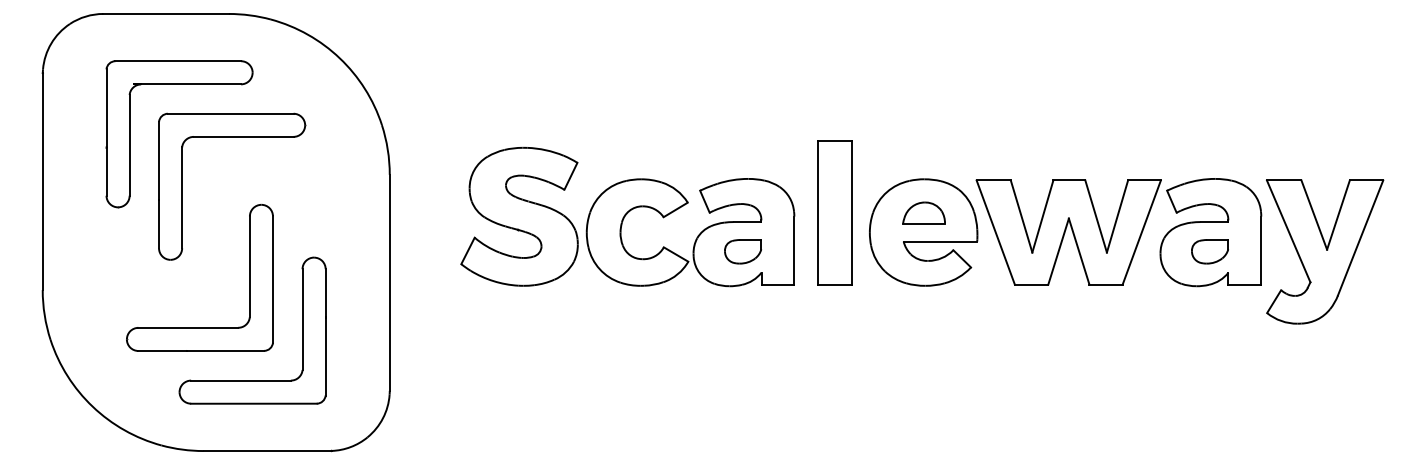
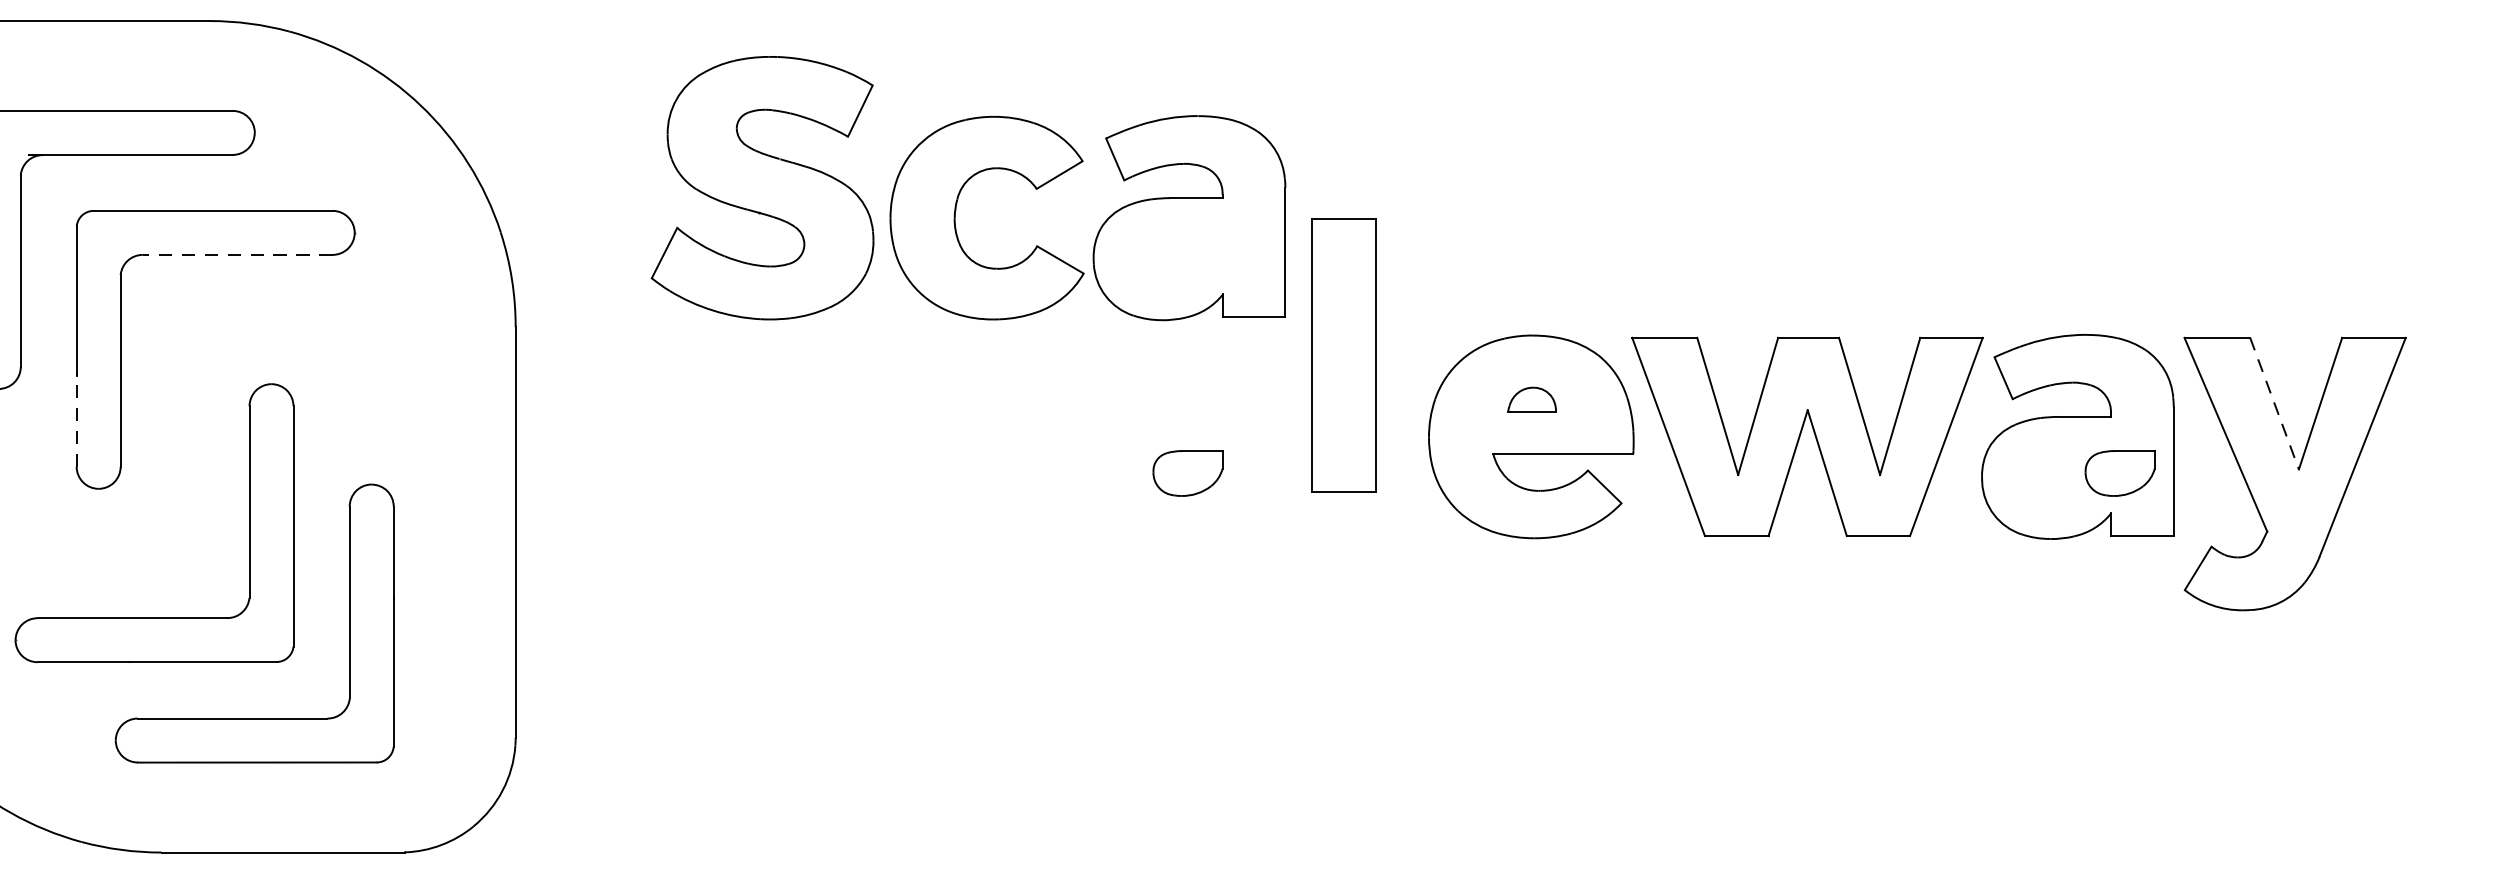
line: (243, 136) -> (237, 254), solid -> dashed
part: (834, 212) -> (1342, 354), moved
part: (923, 212) -> (1531, 398), size x0.6
line: (1314, 215) -> (2274, 404), solid -> dashed
part: (627, 216) -> (967, 187), moved
line: (159, 224) -> (77, 421), solid -> dashed
part: (1209, 251) -> (2118, 472), moved

